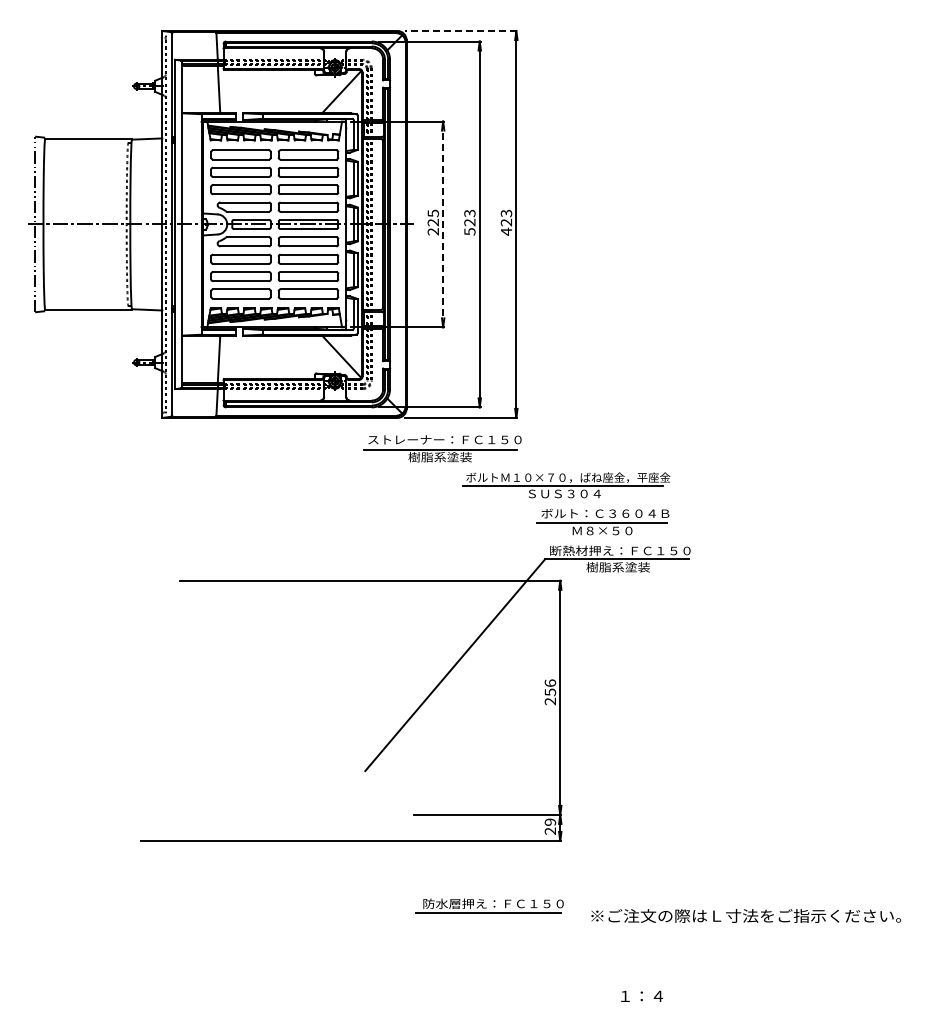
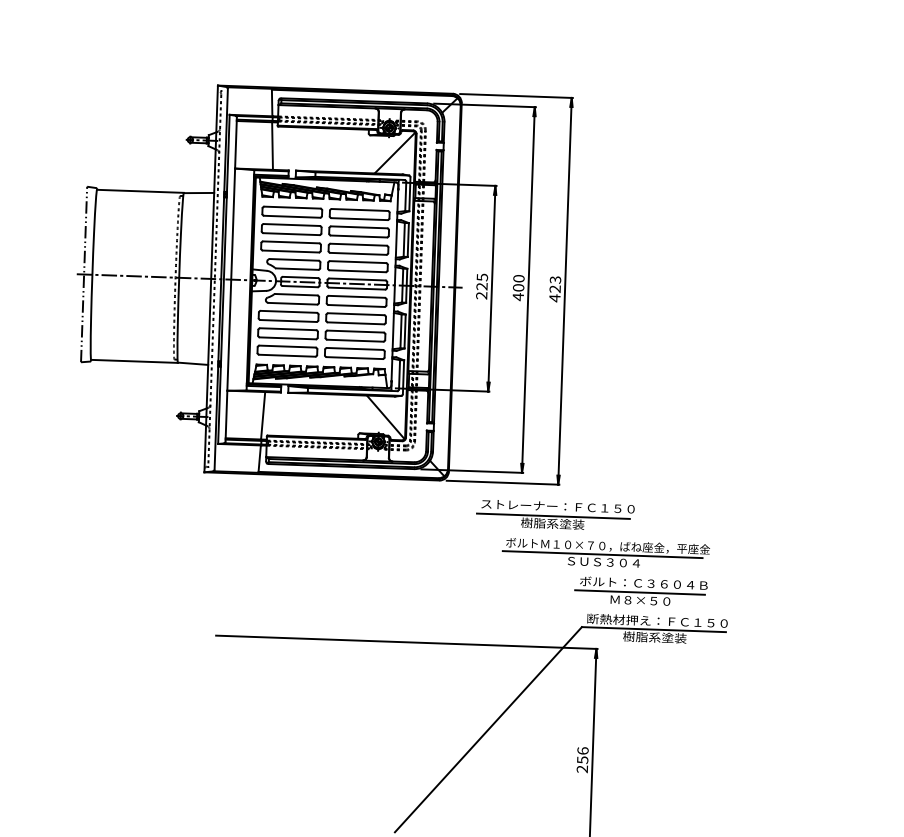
line: (460, 30) -> (515, 95), dashed -> solid
text: (469, 222) -> (518, 287), 523 -> 400
line: (443, 224) -> (492, 288), dashed -> solid
part: (442, 448) -> (555, 515), moved

